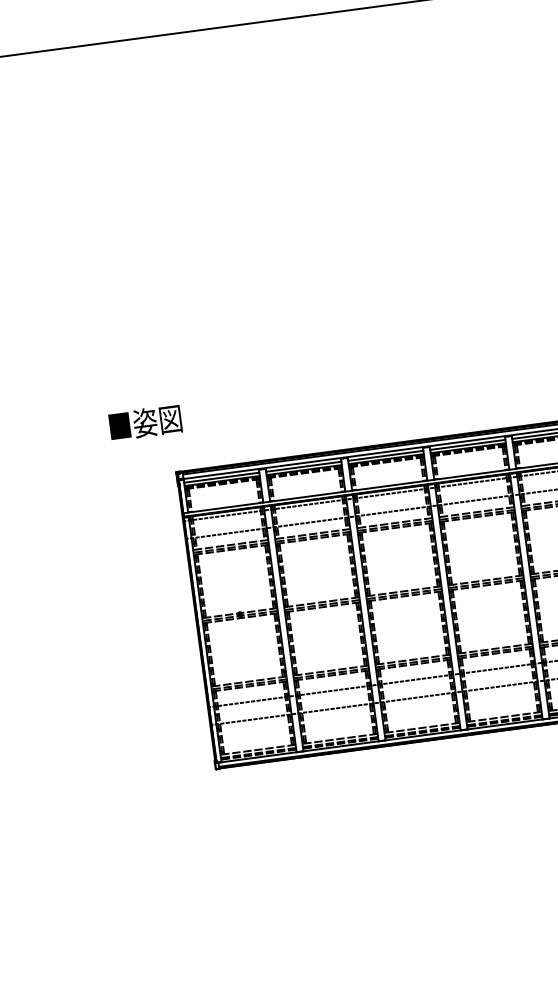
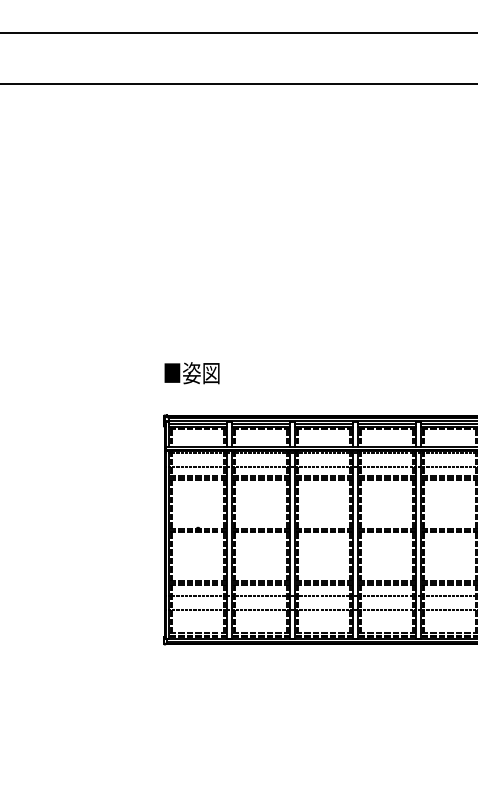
text: (144, 423) -> (191, 373), moved

